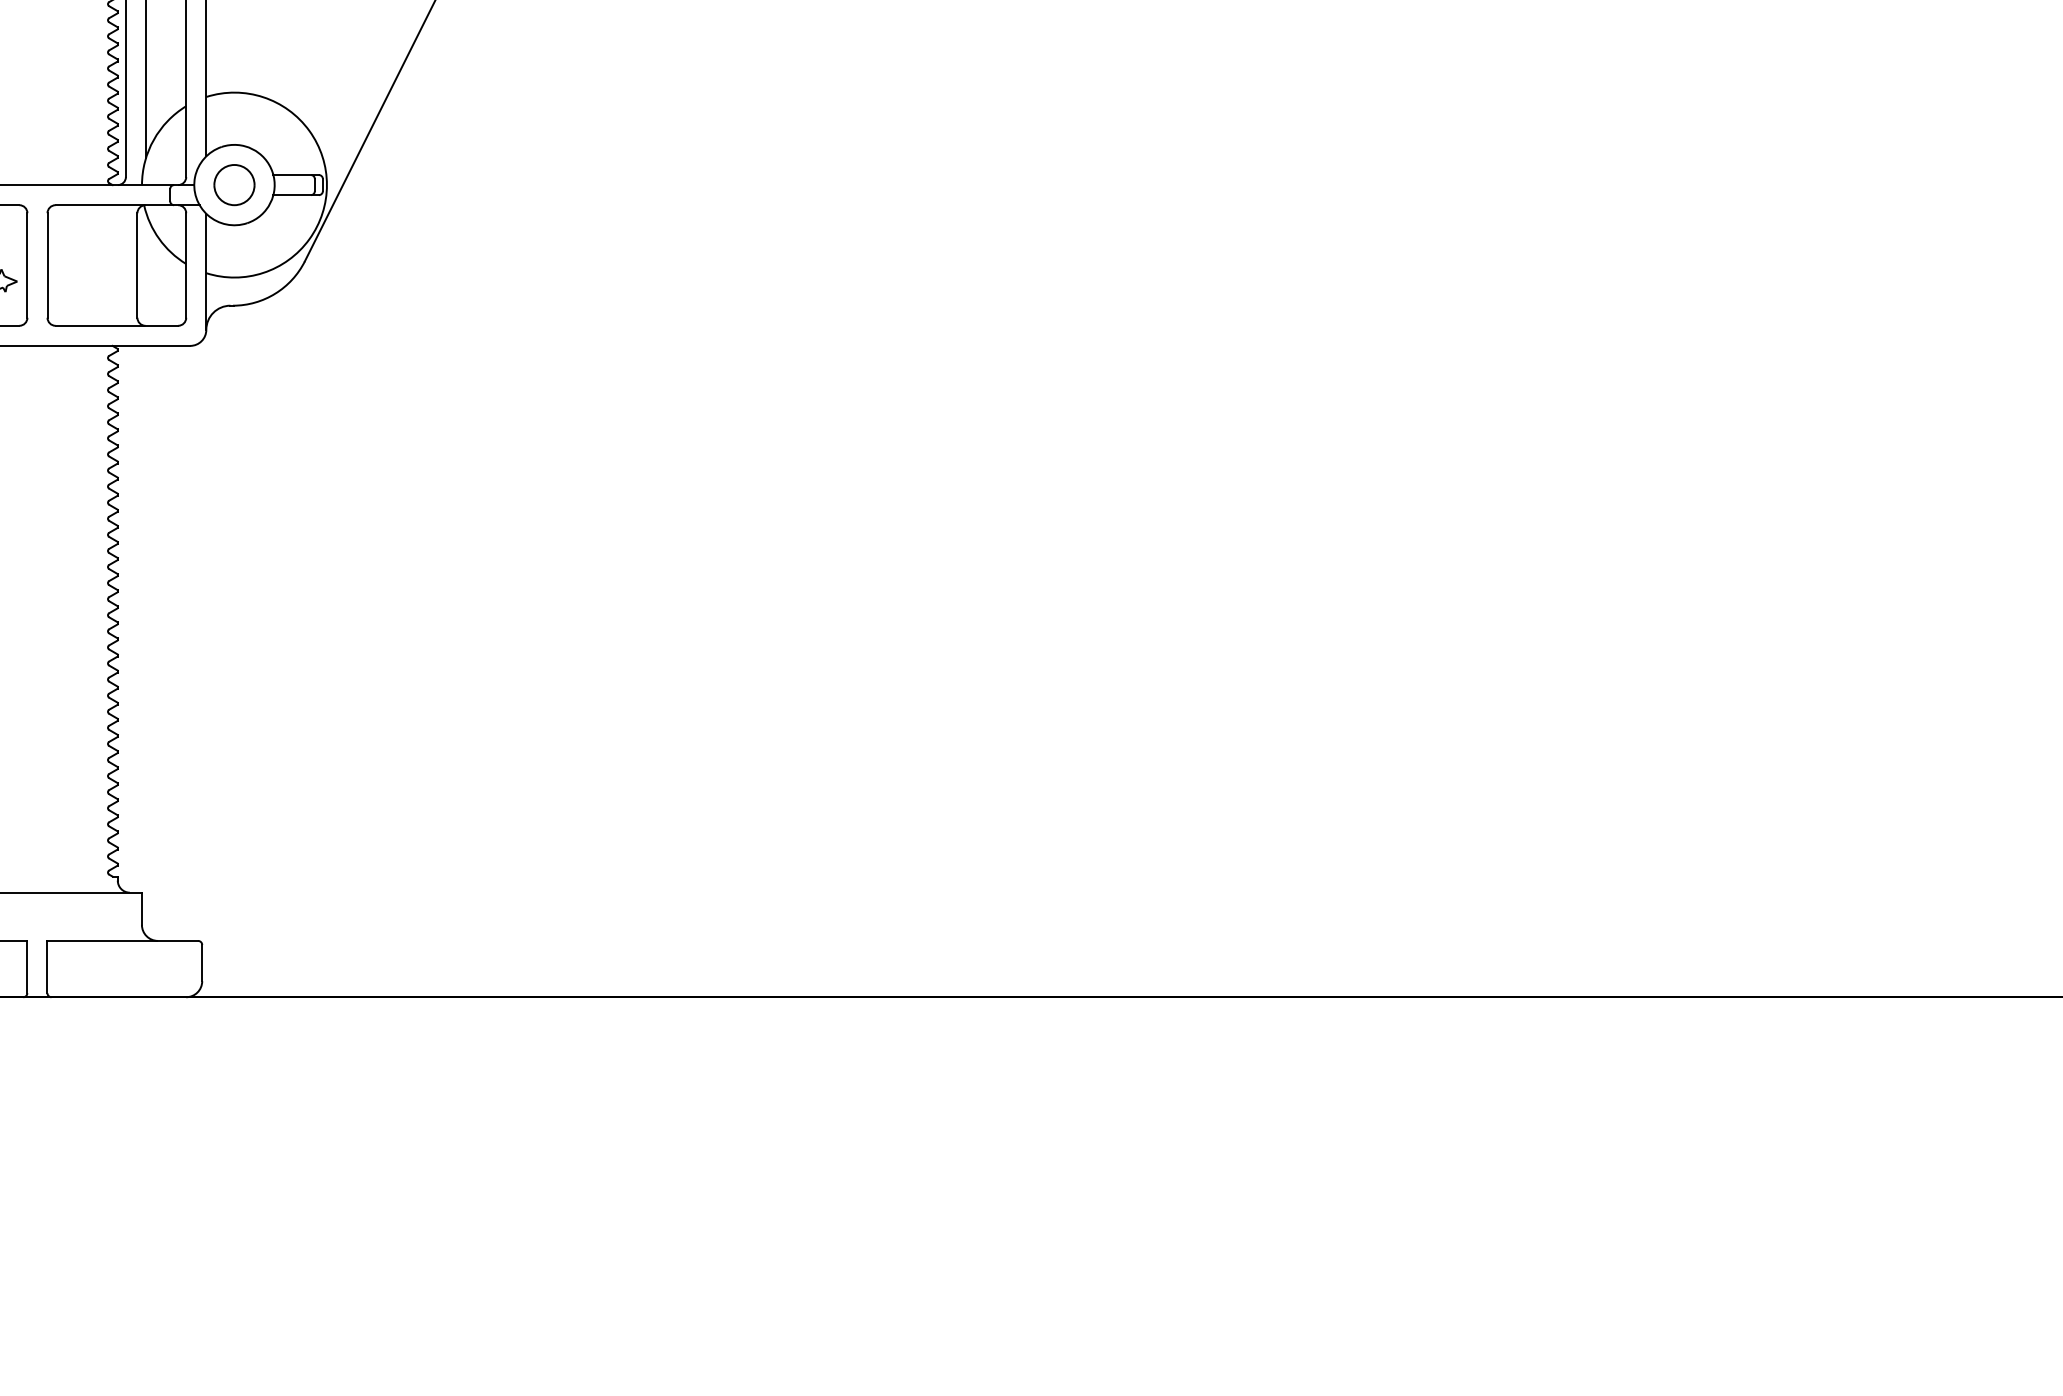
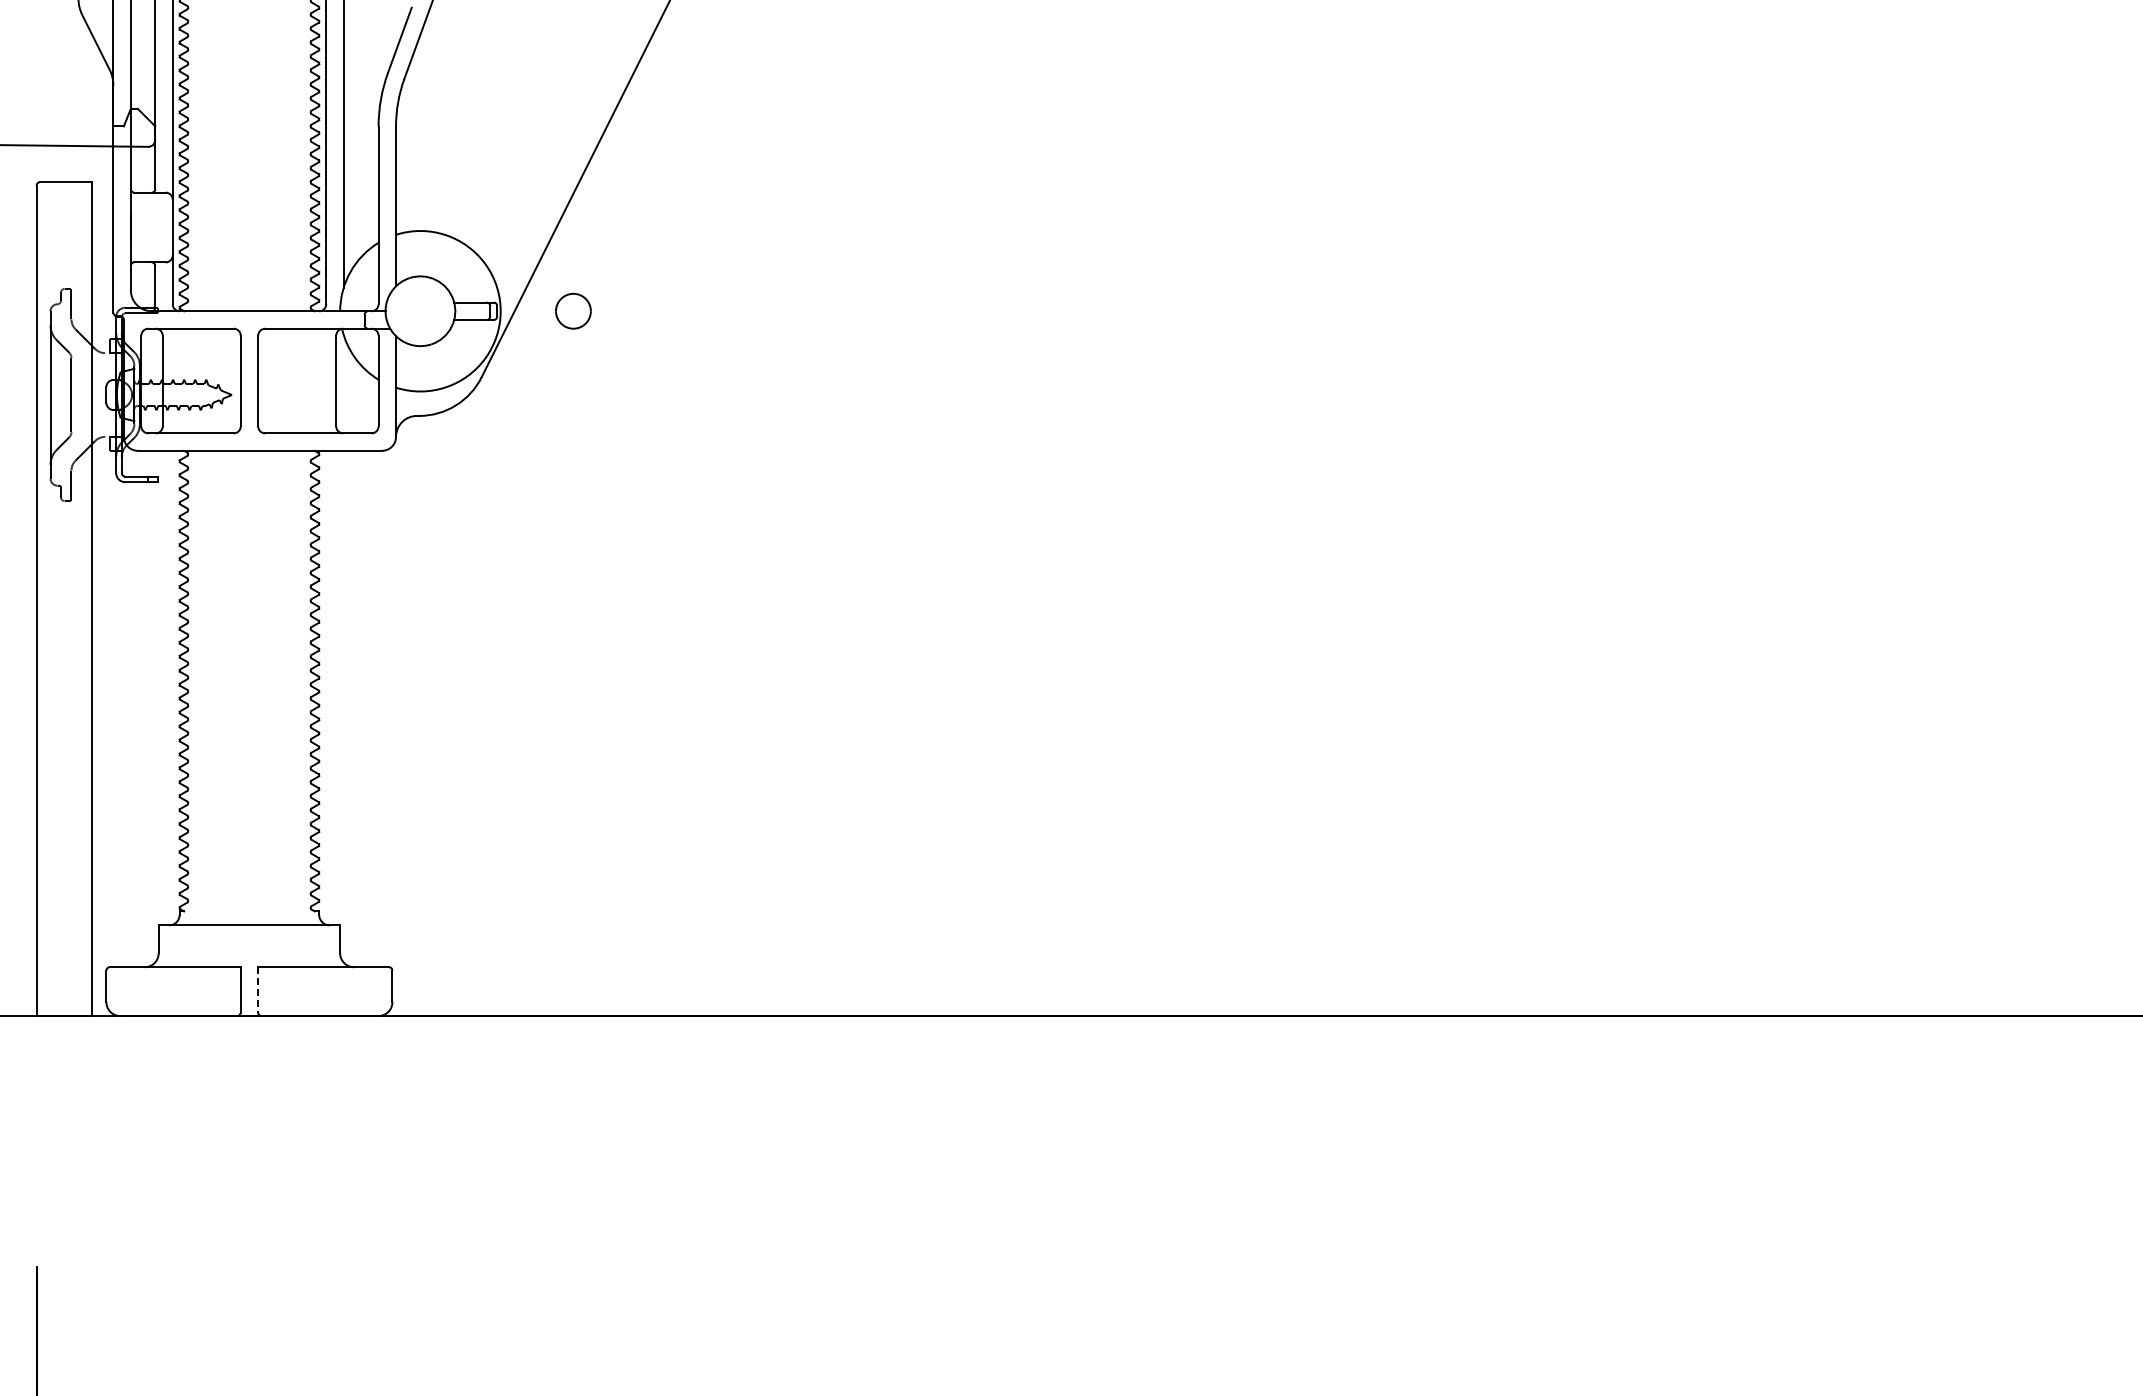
part: (234, 184) -> (573, 310), moved
line: (47, 966) -> (258, 989), solid -> dashed

